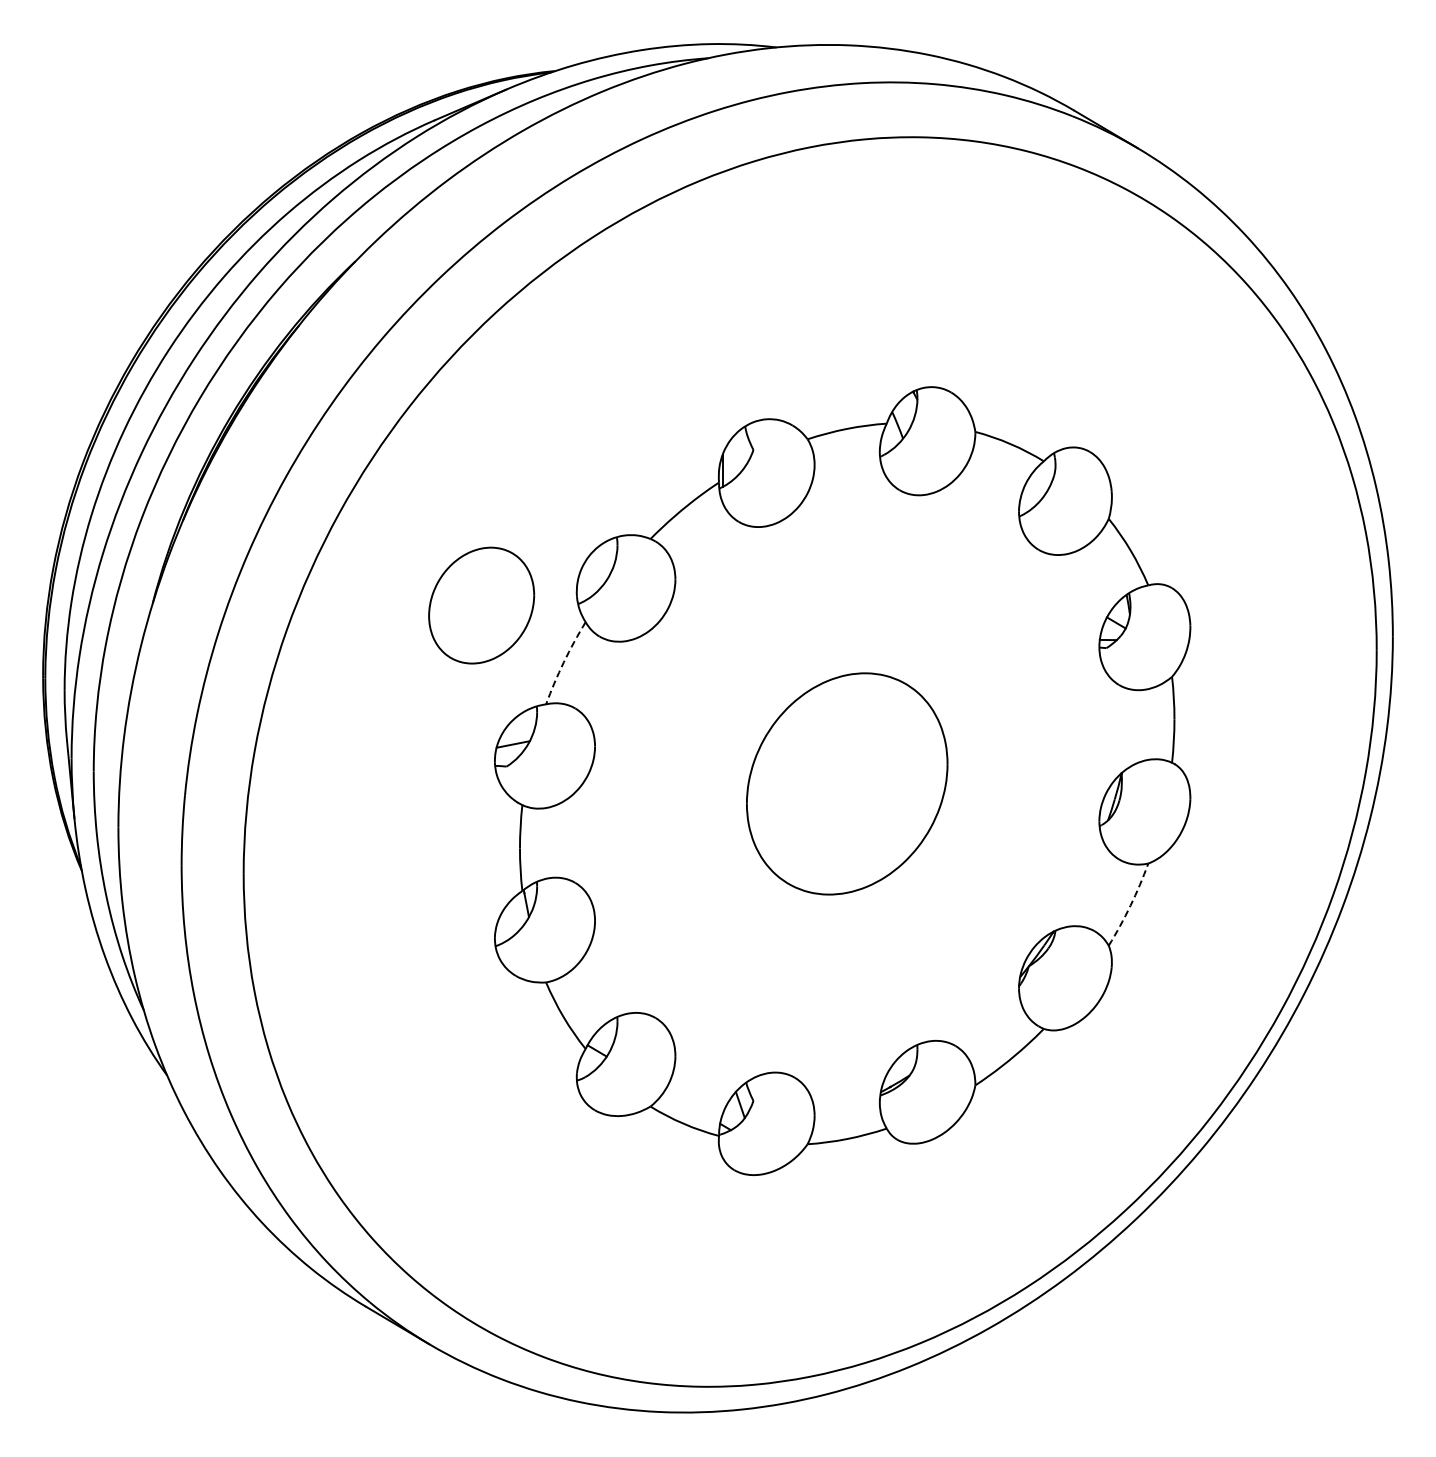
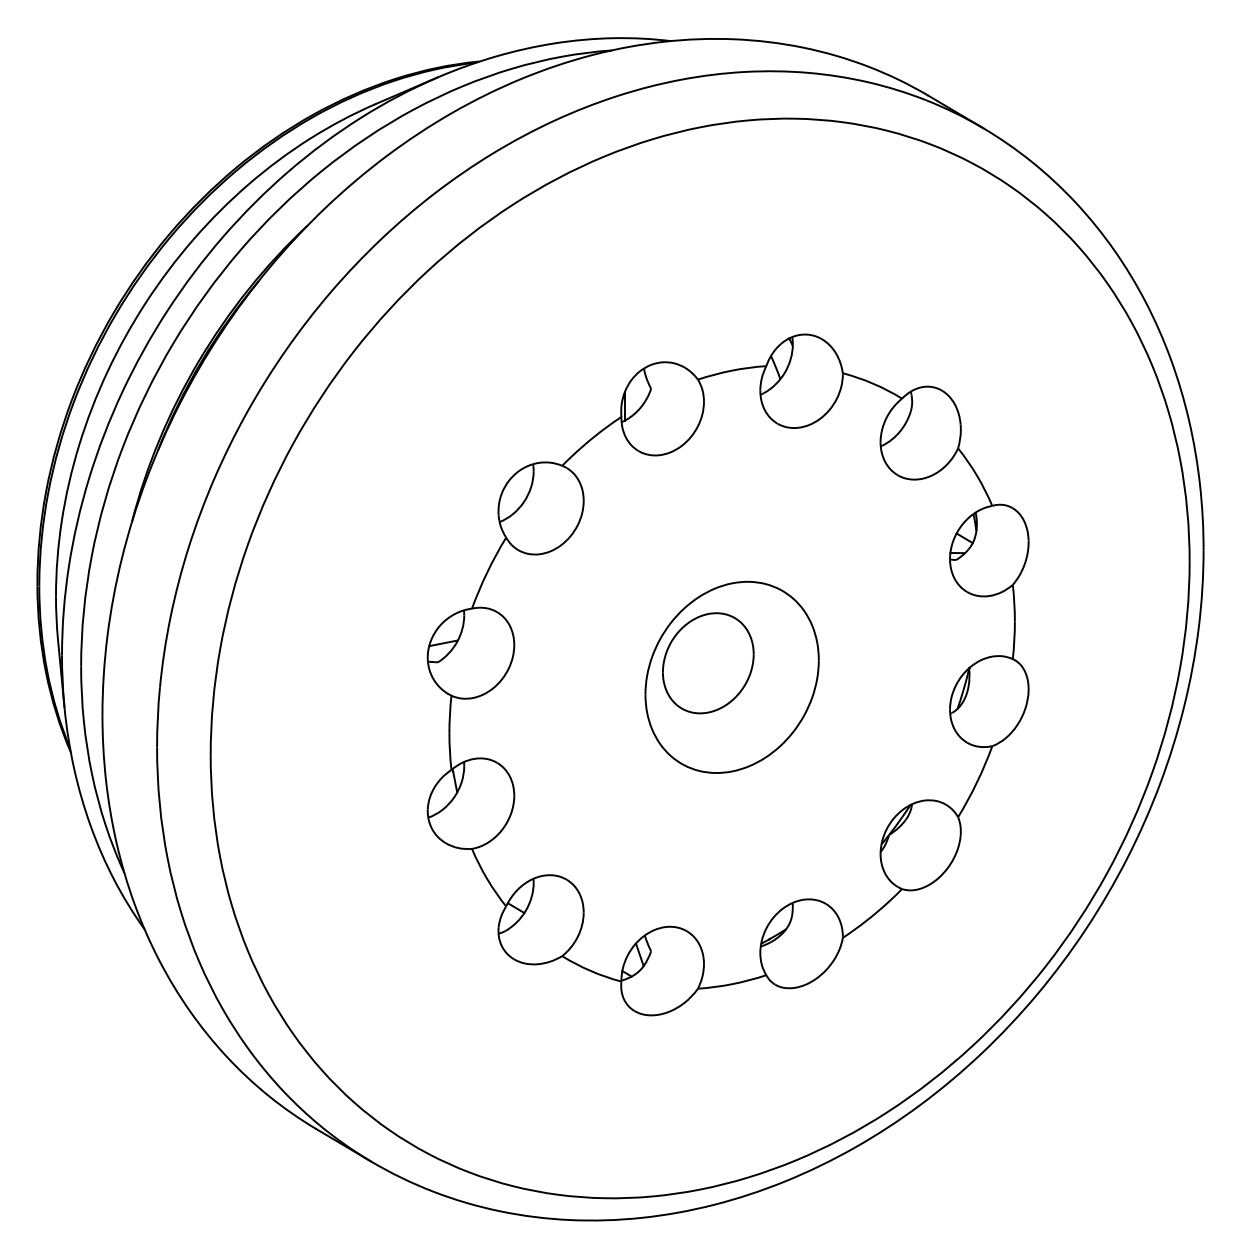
part: (481, 605) -> (708, 663), moved
arc: (563, 662) -> (487, 572), dashed -> solid
arc: (1130, 905) -> (976, 782), dashed -> solid

